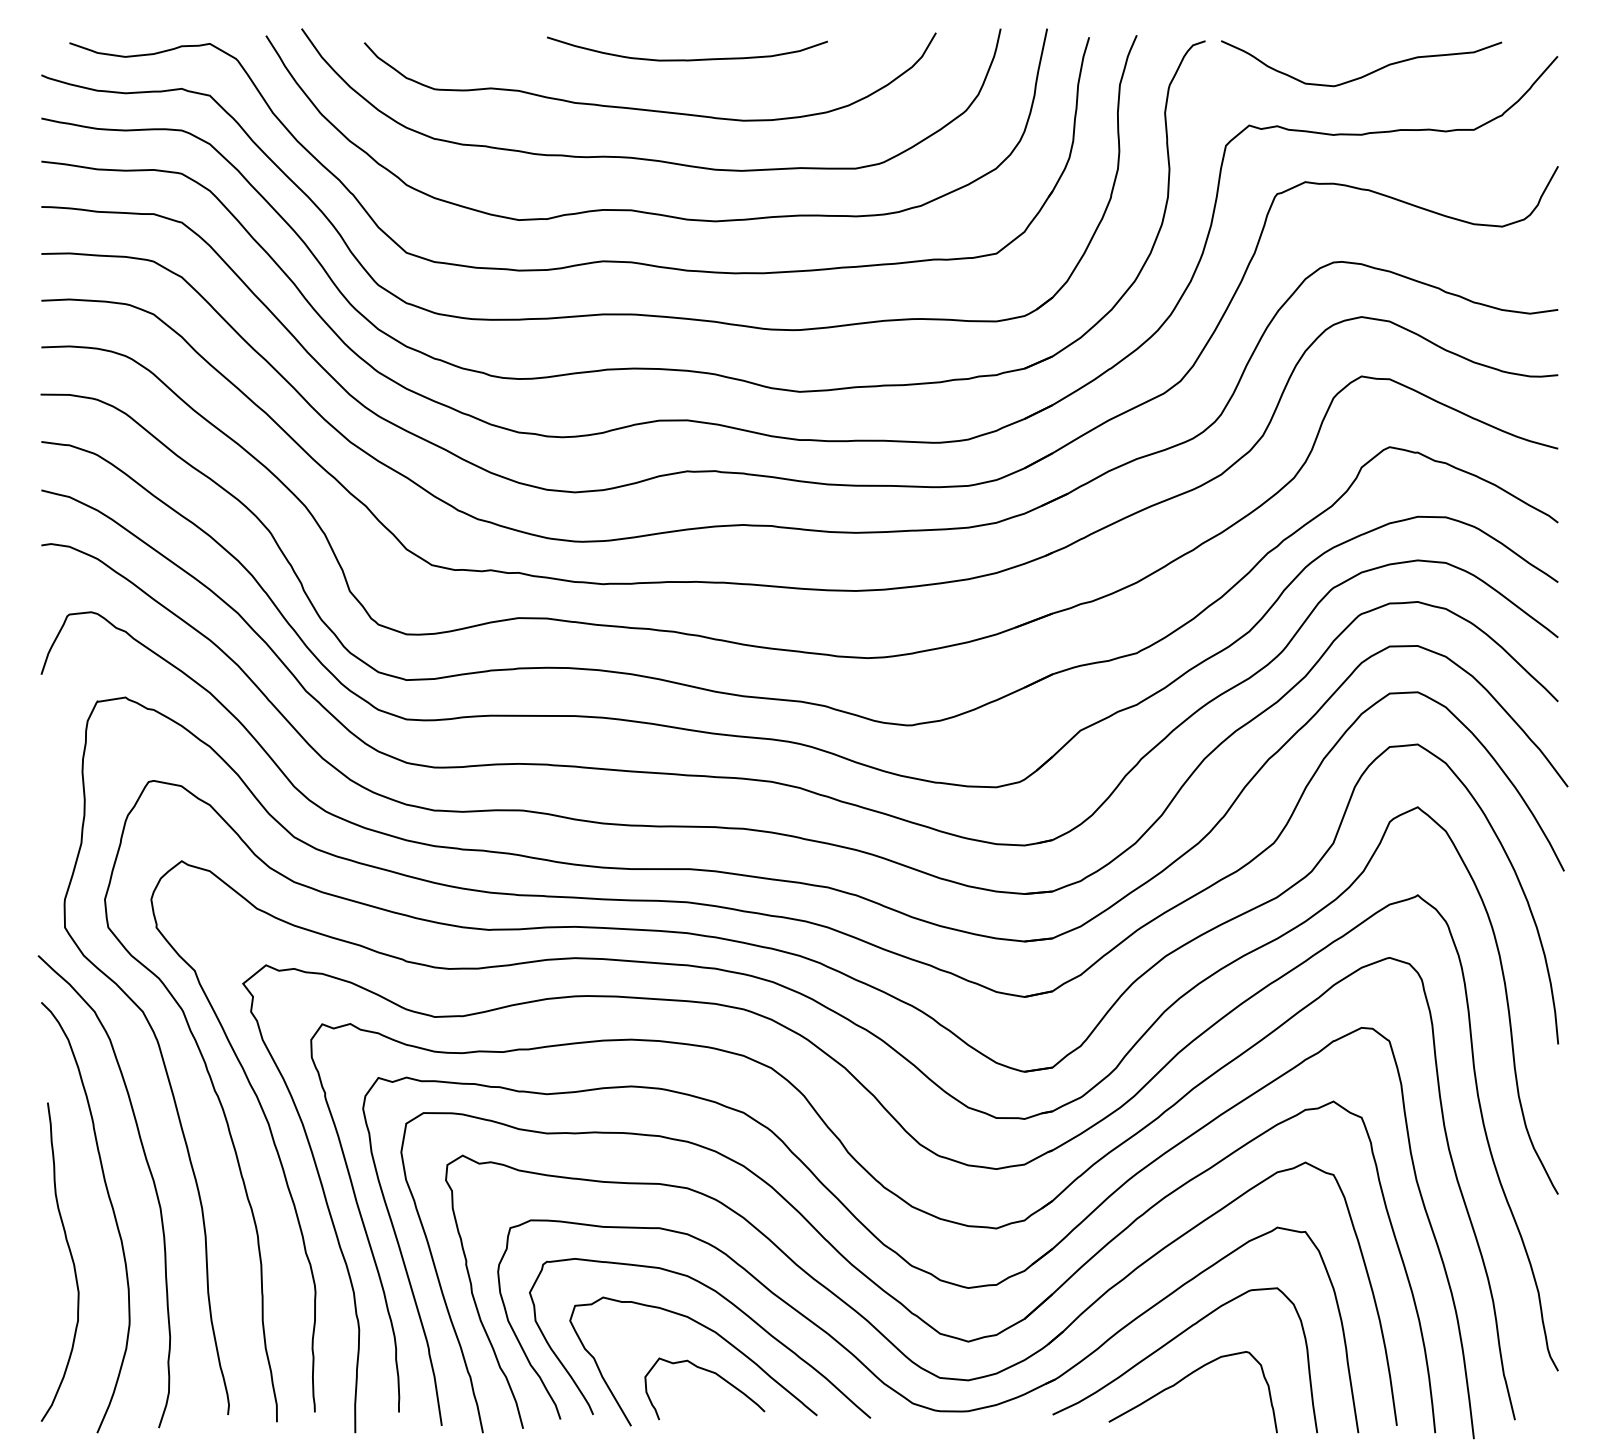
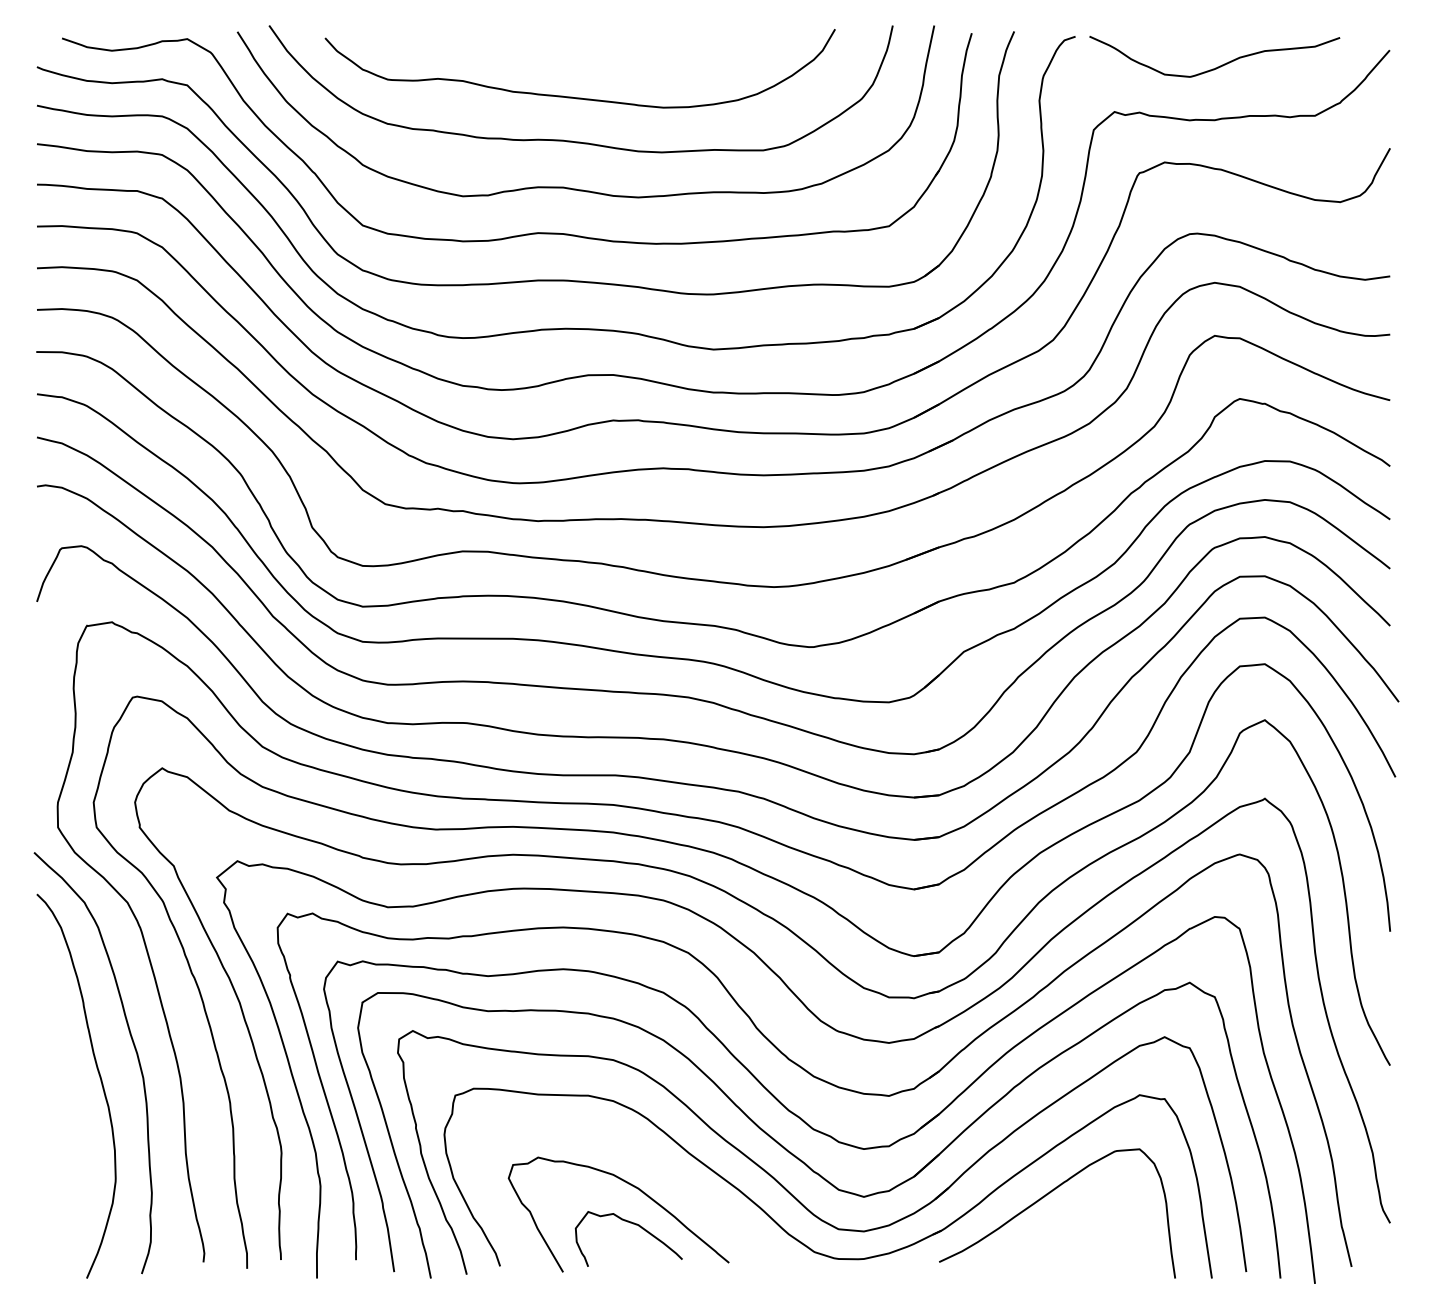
curve: (684, 58) -> (610, 52), removed
curve: (71, 1259) -> (63, 1123), removed
curve: (724, 1299) -> (646, 1159), removed
curve: (1186, 1378) -> (1058, 1229), removed

